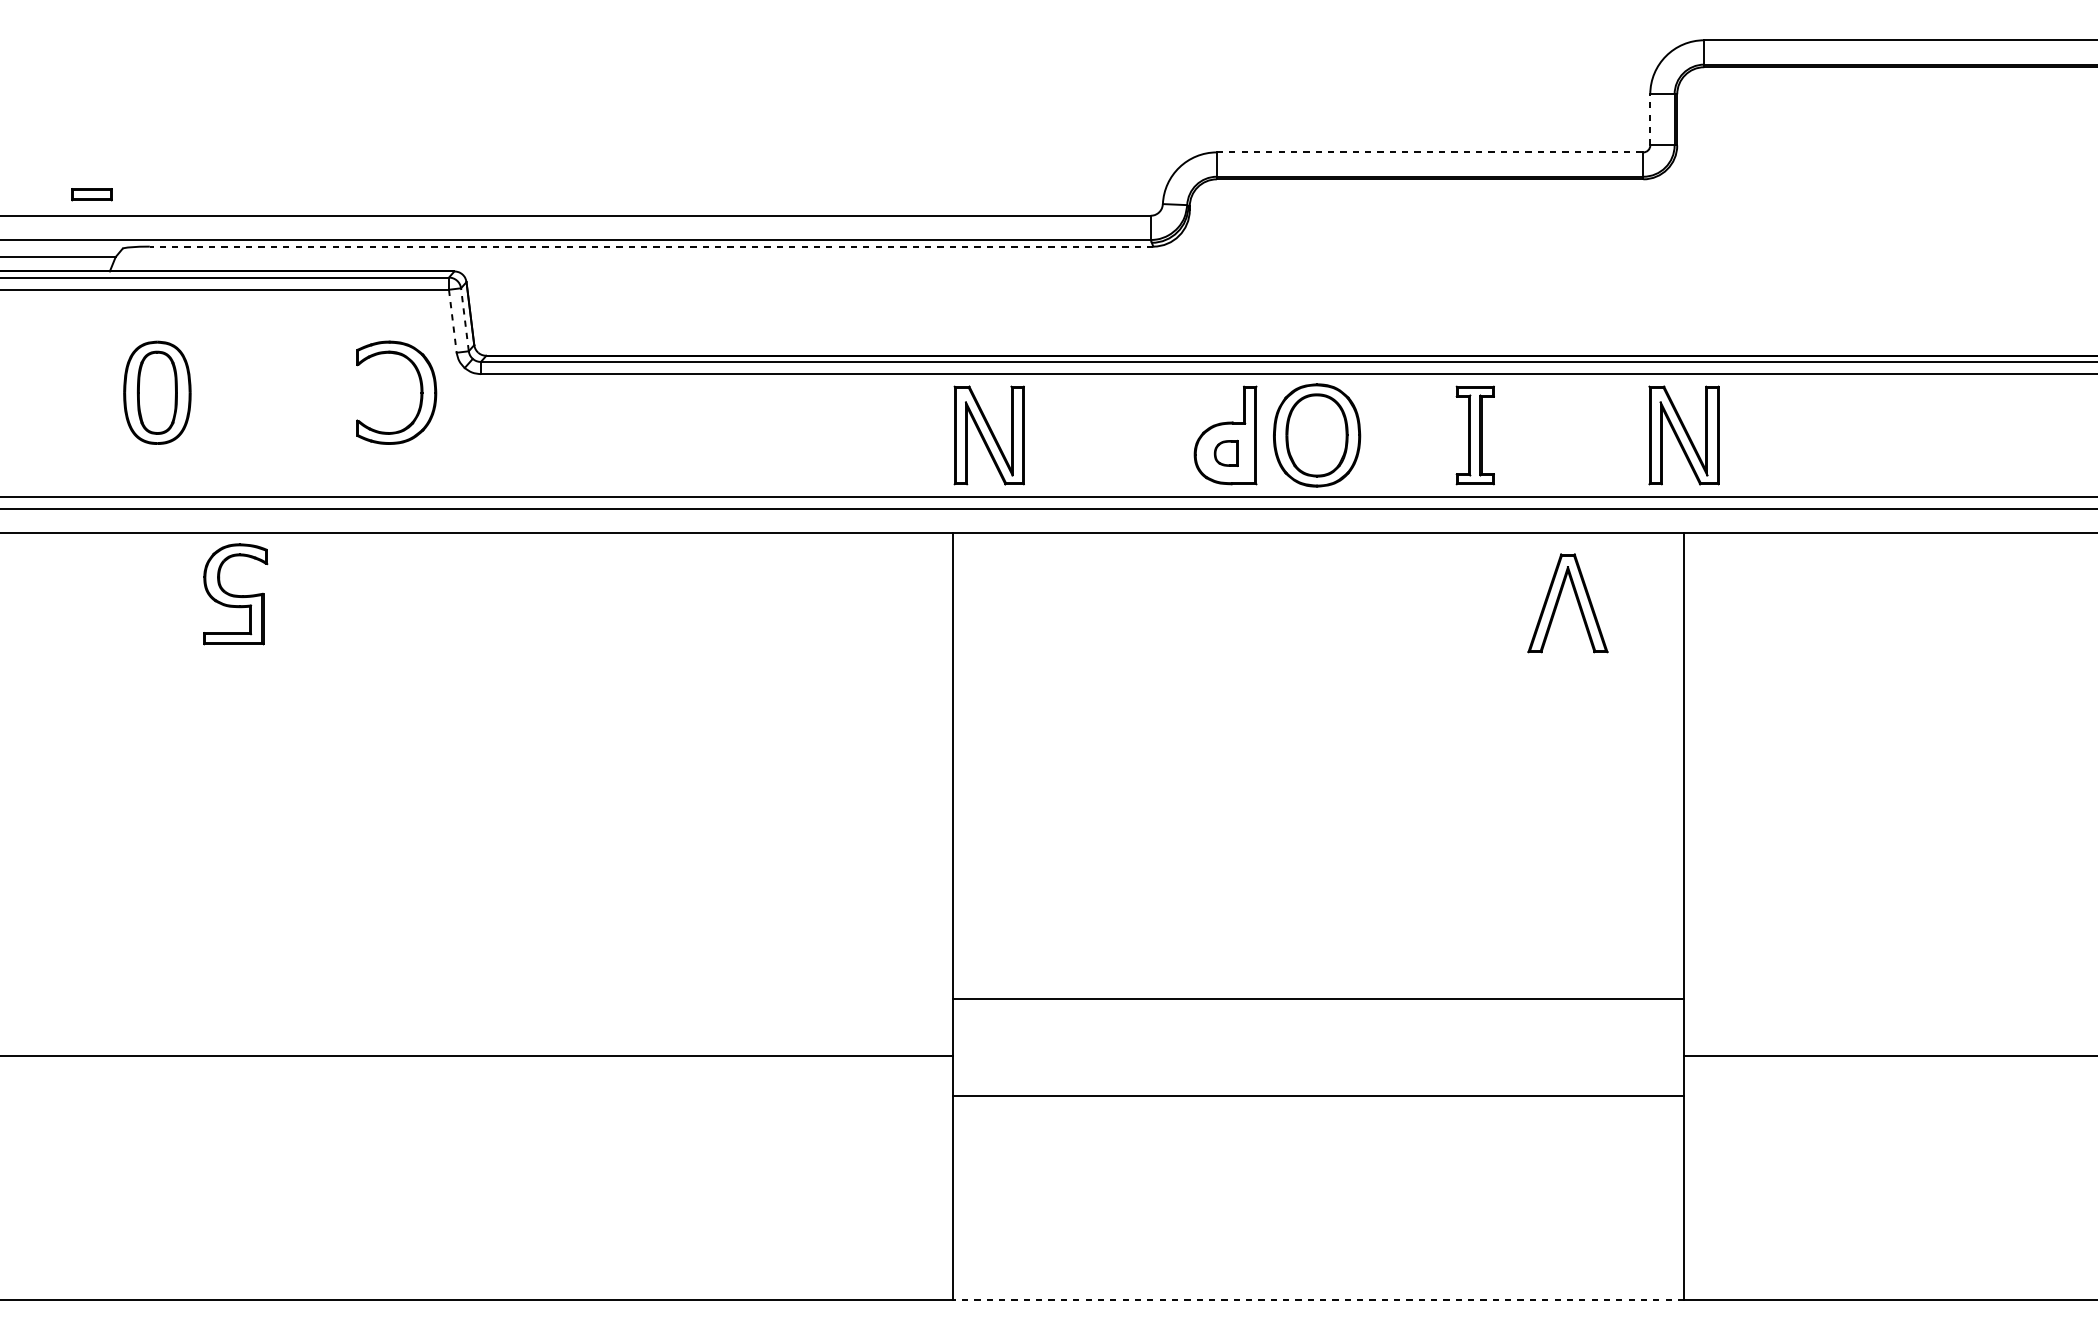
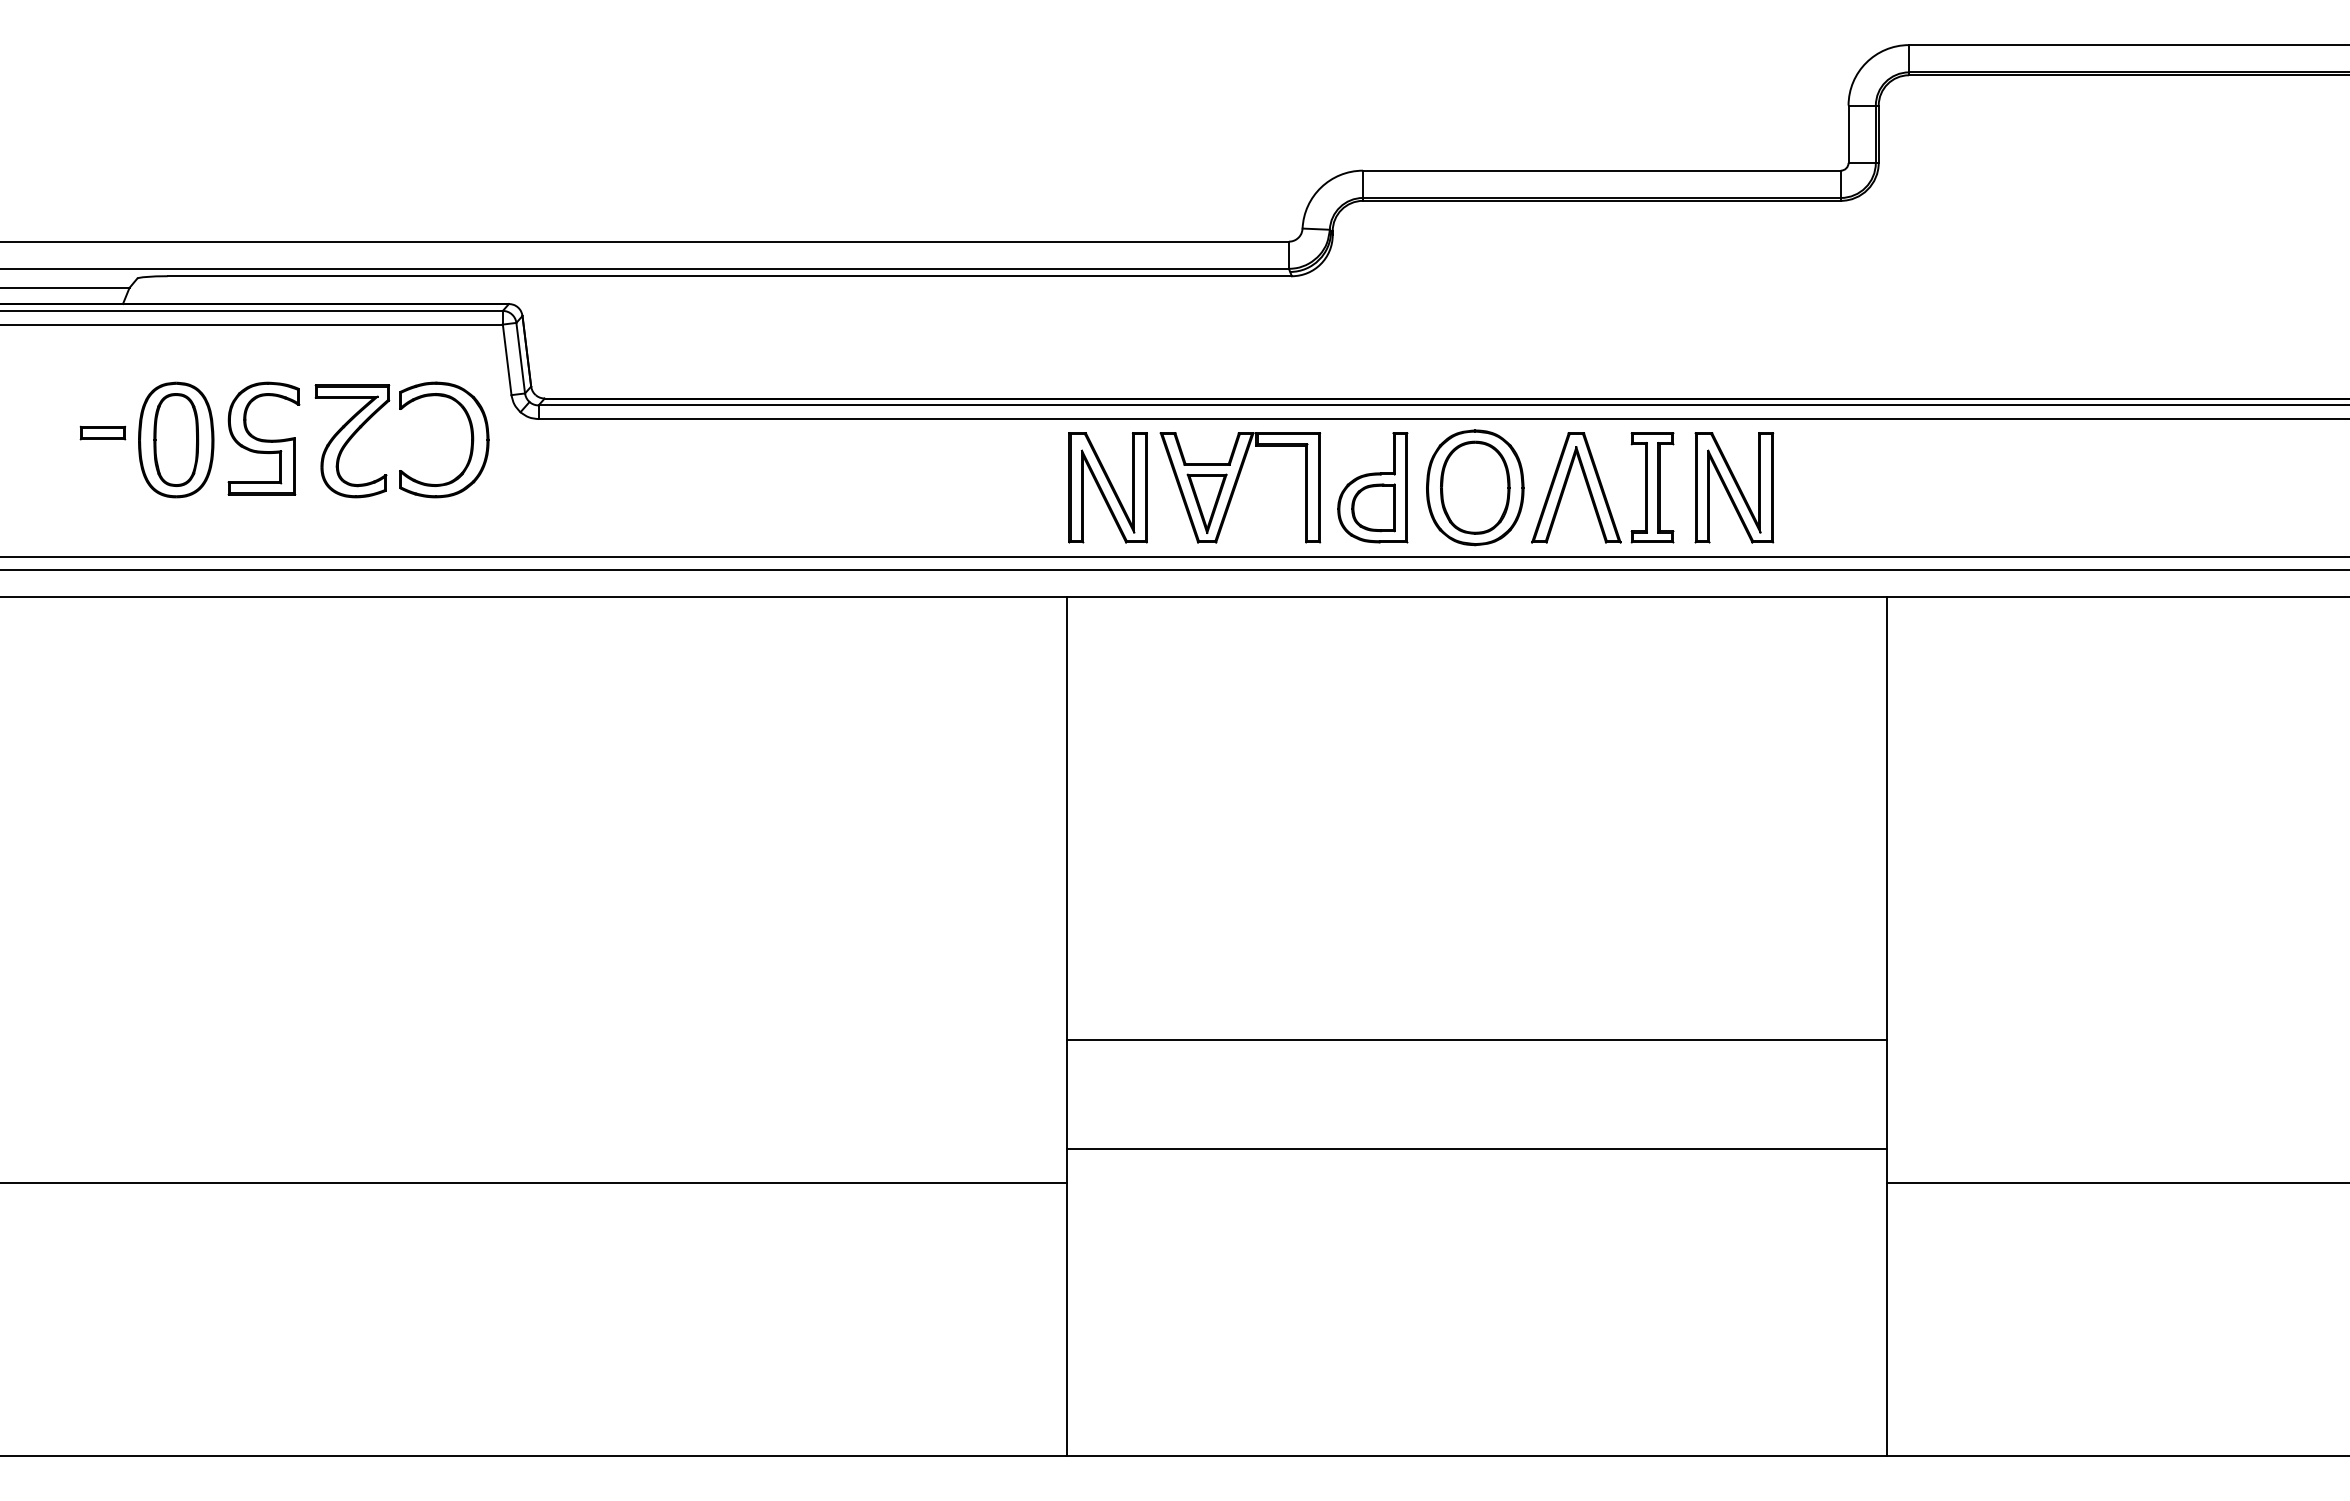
line: (1650, 120) -> (1848, 134), dashed -> solid
line: (1429, 152) -> (1601, 170), dashed -> solid
part: (91, 194) -> (102, 432), moved
line: (651, 246) -> (729, 276), dashed -> solid
line: (453, 320) -> (507, 359), dashed -> solid
line: (464, 320) -> (520, 358), dashed -> solid
part: (314, 394) -> (352, 441), added
part: (1107, 435) -> (1240, 487), added
part: (1684, 435) -> (1734, 487), moved
part: (1226, 453) -> (1373, 507), size x1.67
part: (235, 594) -> (263, 438), moved
part: (1576, 599) -> (1585, 483), moved
line: (1318, 999) -> (1476, 1039), moved
line: (1318, 1095) -> (1476, 1148), moved
line: (1319, 1299) -> (1477, 1455), dashed -> solid

